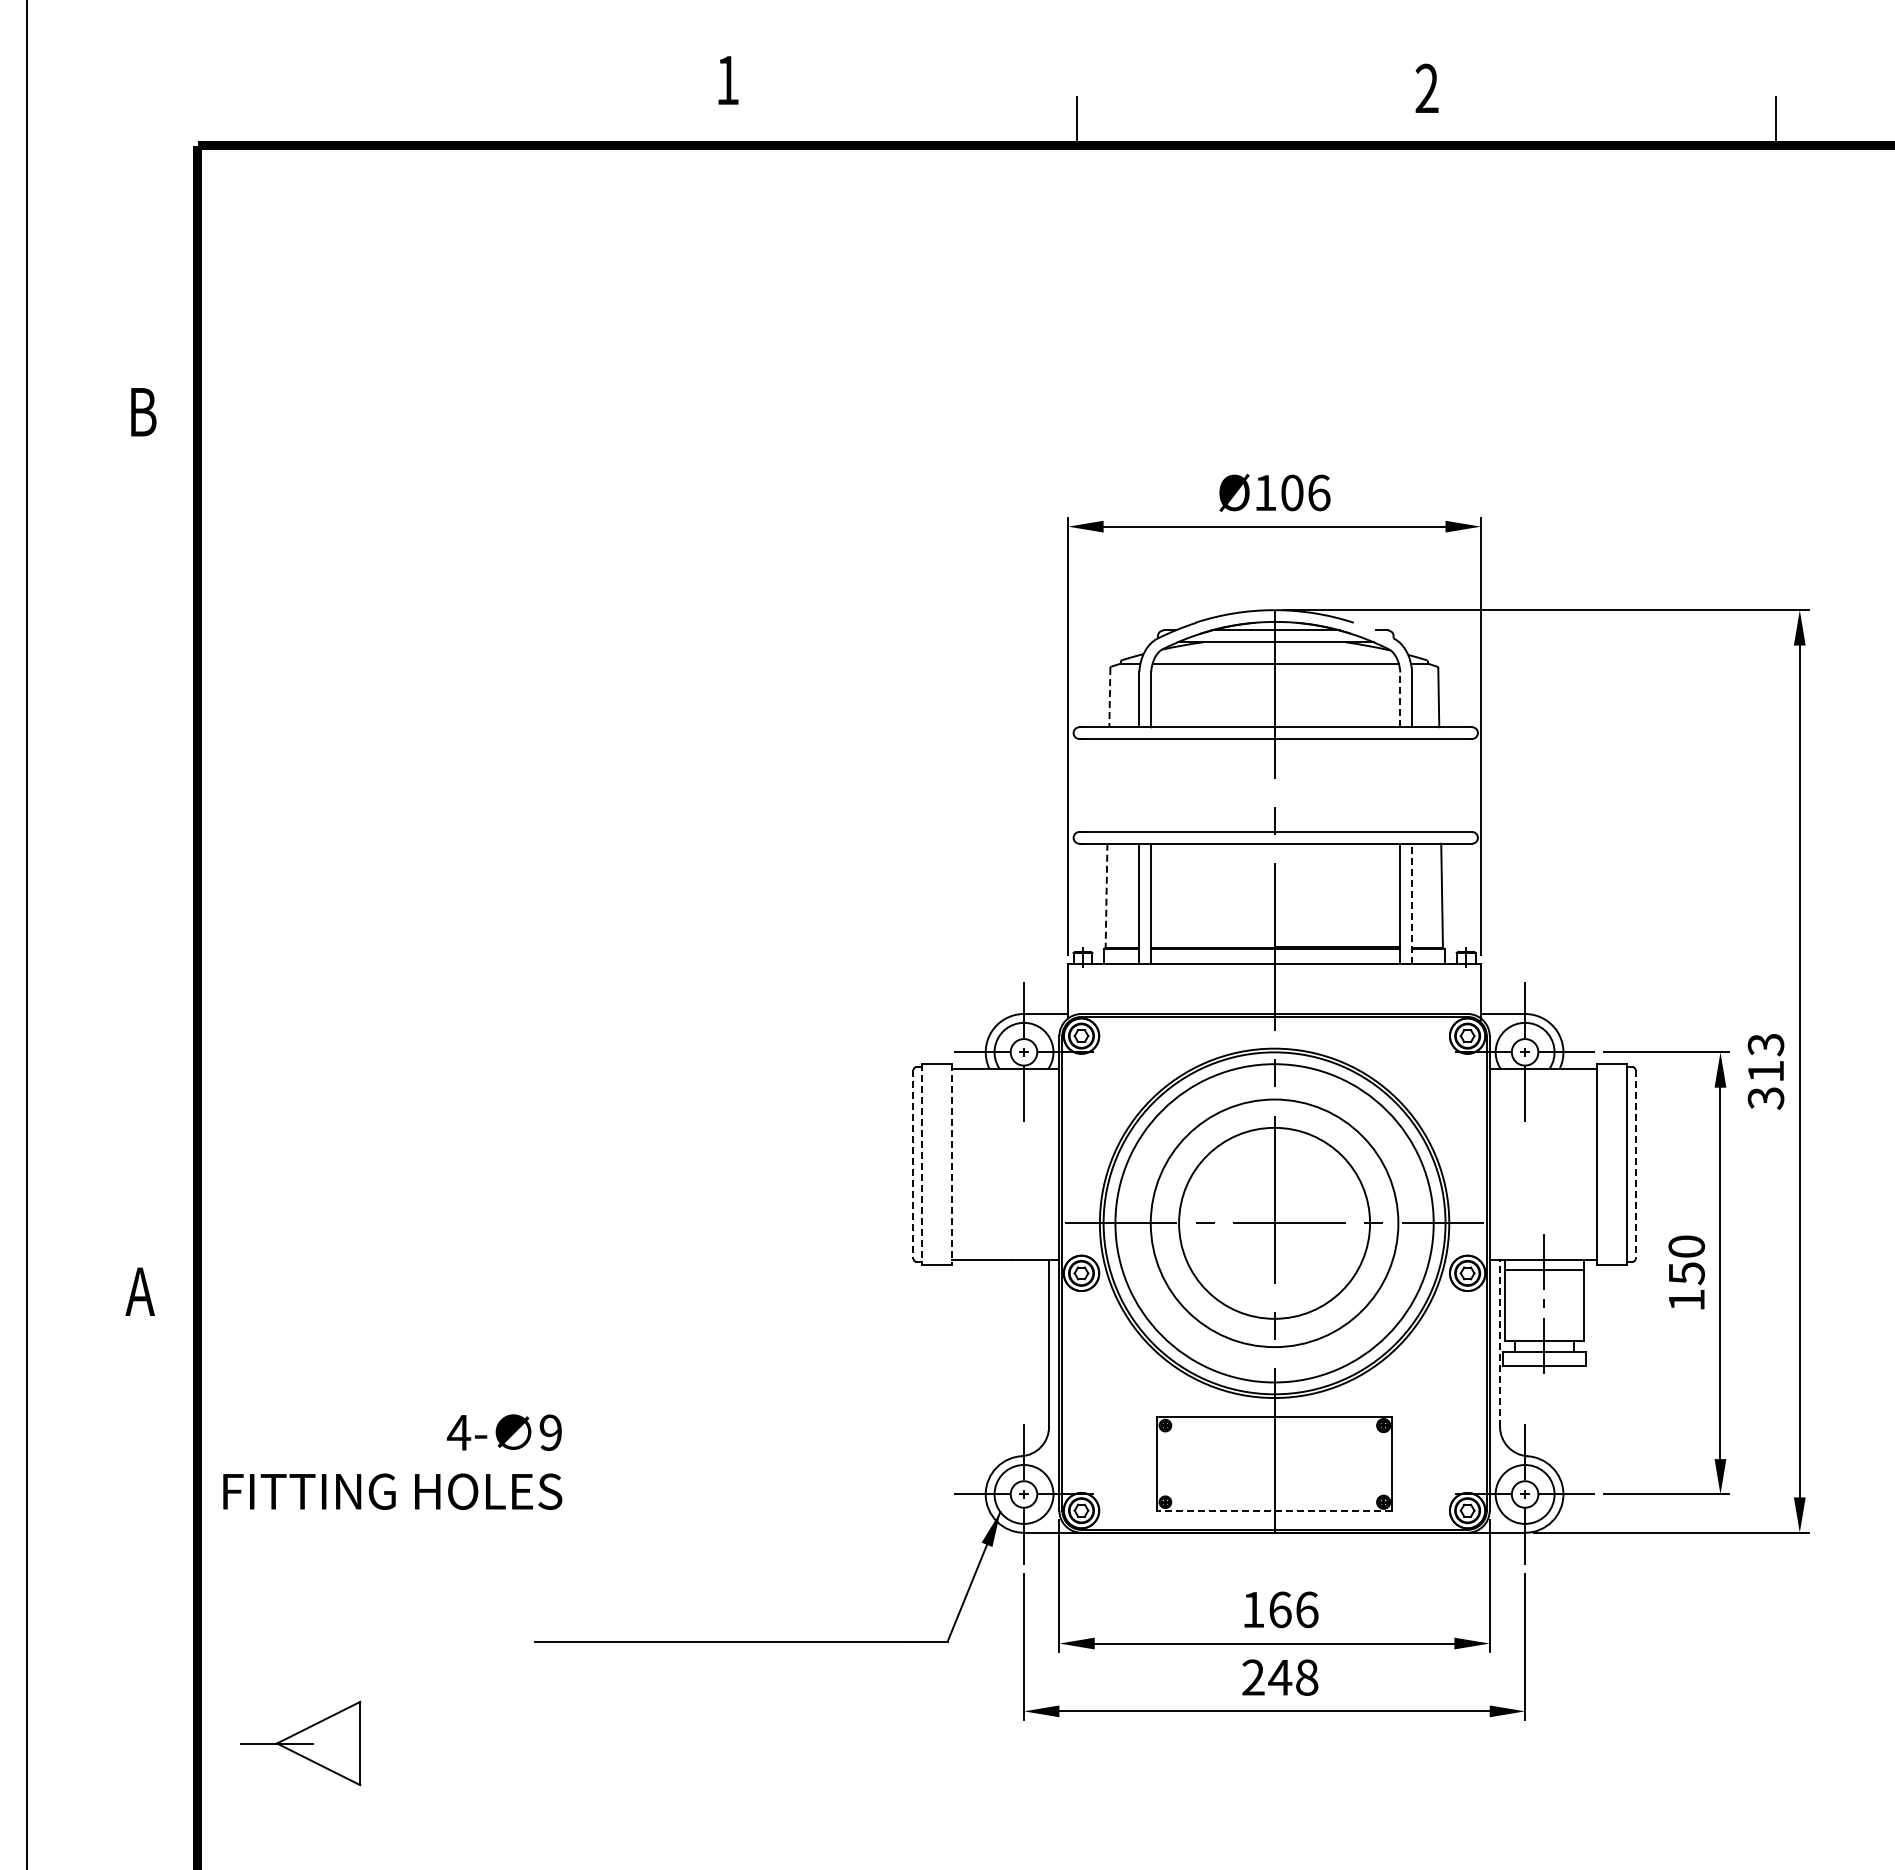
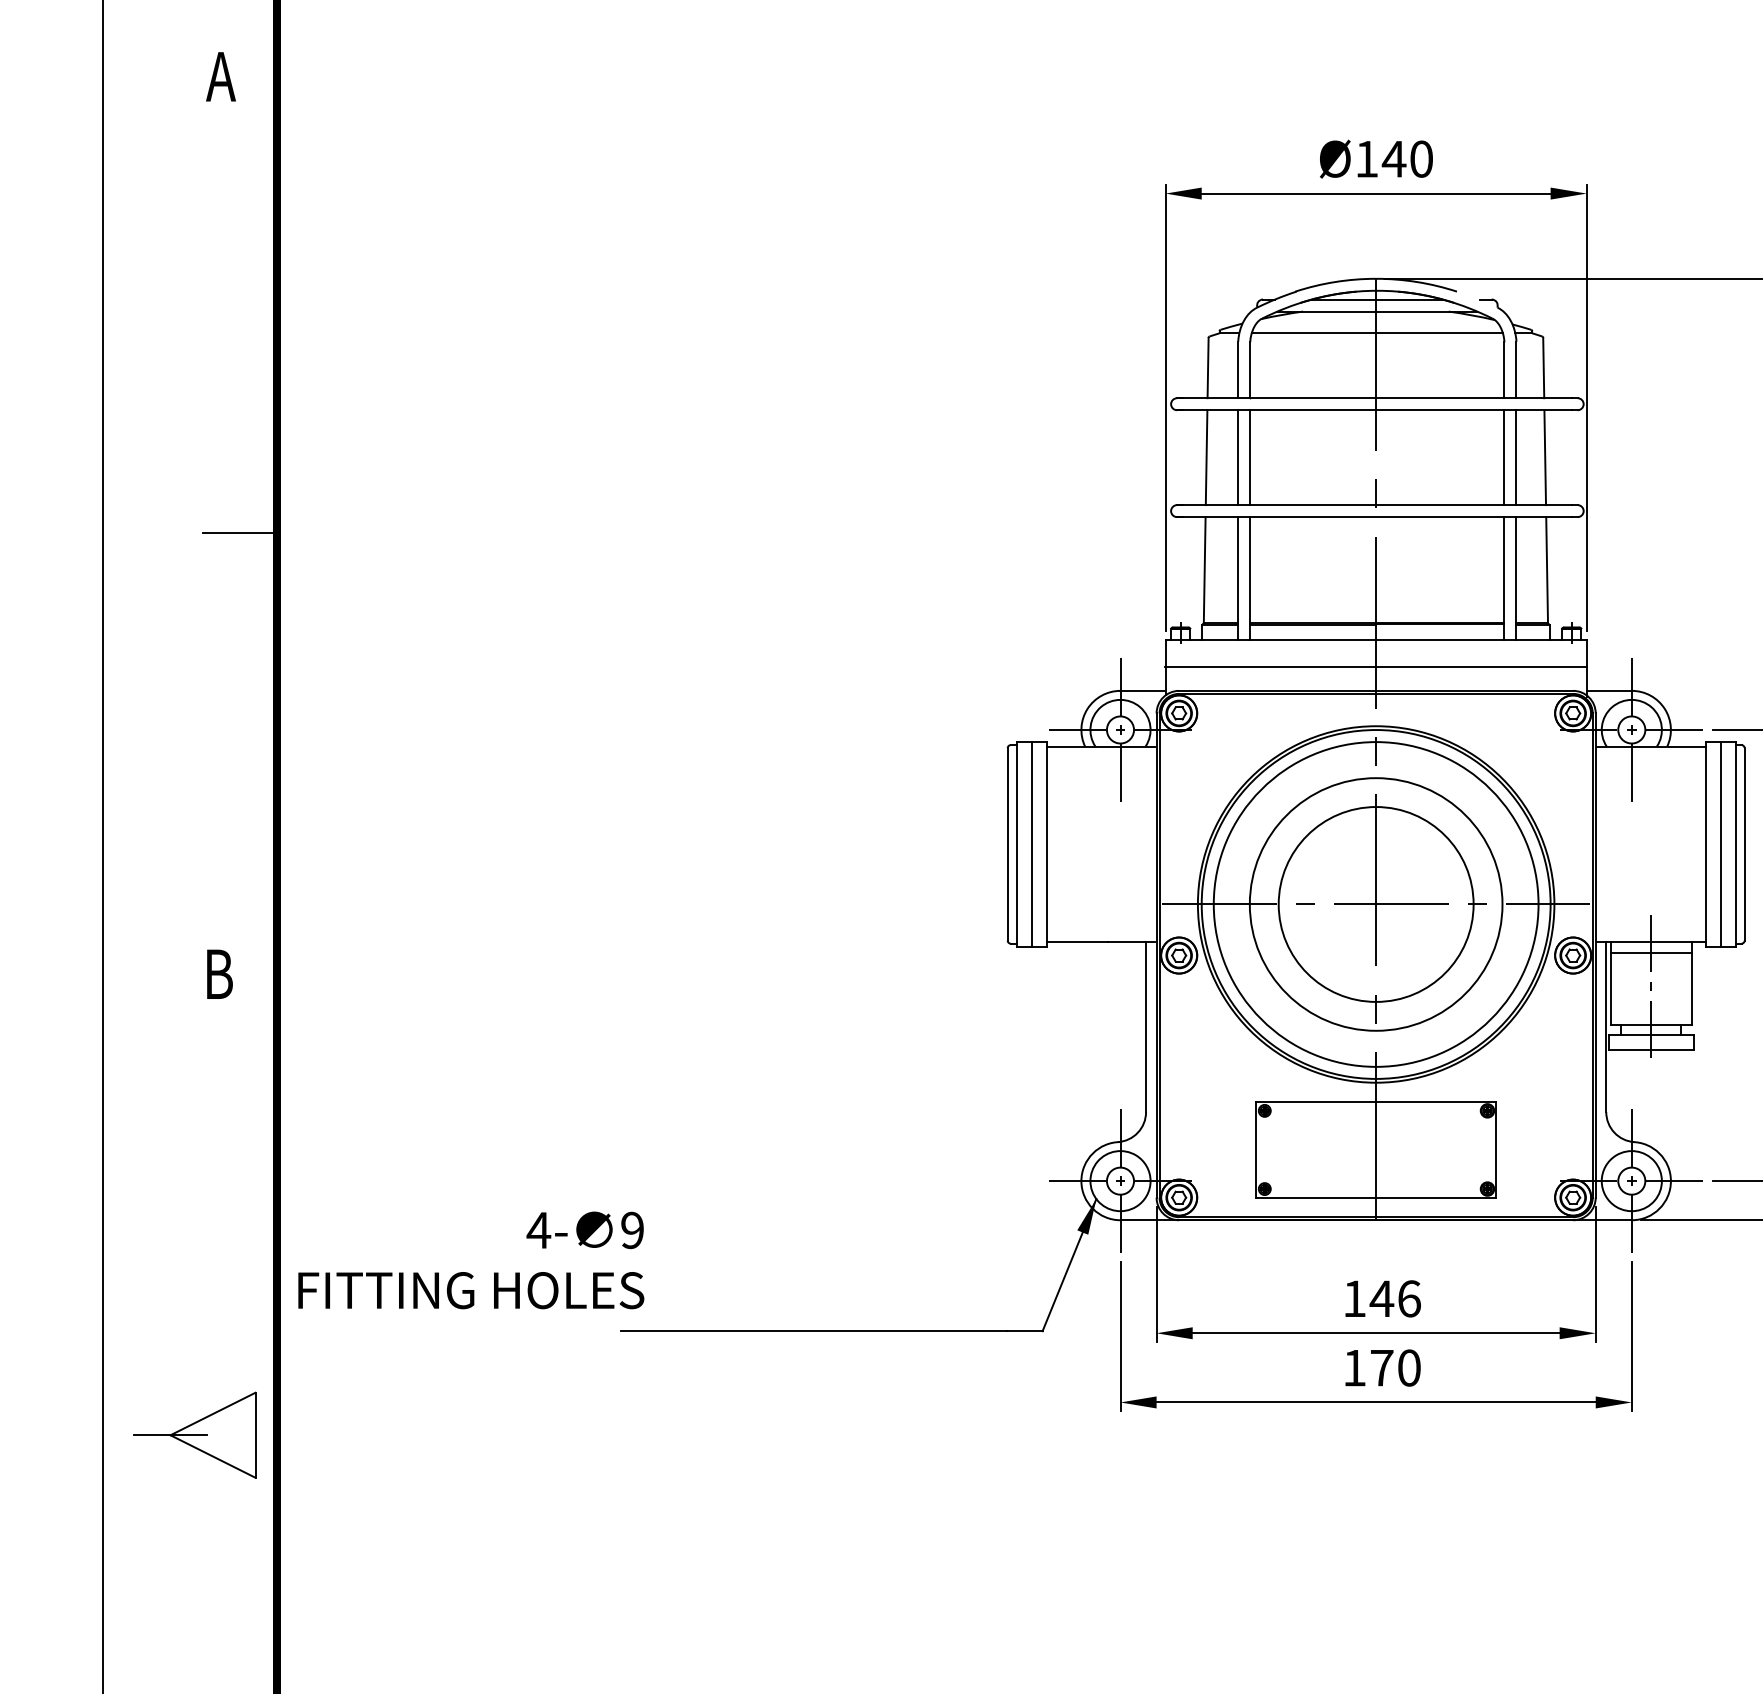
text: (142, 412) -> (220, 77), B -> A
text: (1305, 492) -> (1407, 158), 106 -> 140
line: (1109, 697) -> (1207, 367), dashed -> solid
line: (1400, 699) -> (1504, 369), dashed -> solid
line: (1108, 784) -> (1206, 456), added
line: (1139, 784) -> (1238, 456), added
line: (1151, 784) -> (1250, 456), added
line: (1400, 784) -> (1504, 456), added
line: (1412, 784) -> (1516, 456), added
line: (1440, 784) -> (1545, 456), added
line: (161, 859) -> (240, 533), added
line: (1106, 896) -> (1204, 570), dashed -> solid
line: (1412, 903) -> (1516, 578), dashed -> solid
line: (1274, 990) -> (1376, 666), added
line: (913, 1164) -> (1007, 844), dashed -> solid
line: (922, 1164) -> (1016, 844), dashed -> solid
line: (937, 1164) -> (1032, 844), added
line: (951, 1164) -> (1046, 844), dashed -> solid
line: (1612, 1164) -> (1720, 844), added
line: (1635, 1164) -> (1744, 844), dashed -> solid
text: (139, 1291) -> (217, 974), A -> B
line: (1500, 1343) -> (1606, 1027), dashed -> solid
text: (392, 1461) -> (470, 1259), moved
line: (1274, 1511) -> (1376, 1198), dashed -> solid
text: (1280, 1609) -> (1382, 1298), 166 -> 146
text: (1280, 1677) -> (1382, 1367), 248 -> 170
part: (300, 1743) -> (194, 1435), moved

